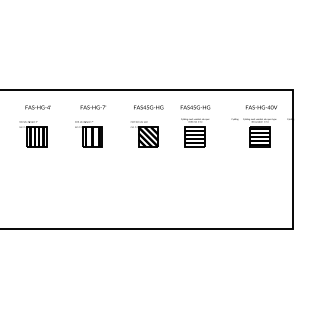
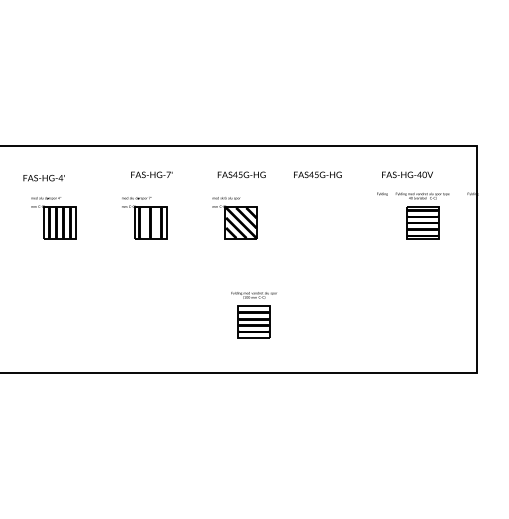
text: (37, 107) -> (42, 178), moved
text: (261, 107) -> (407, 174), moved
part: (194, 132) -> (252, 314), moved

